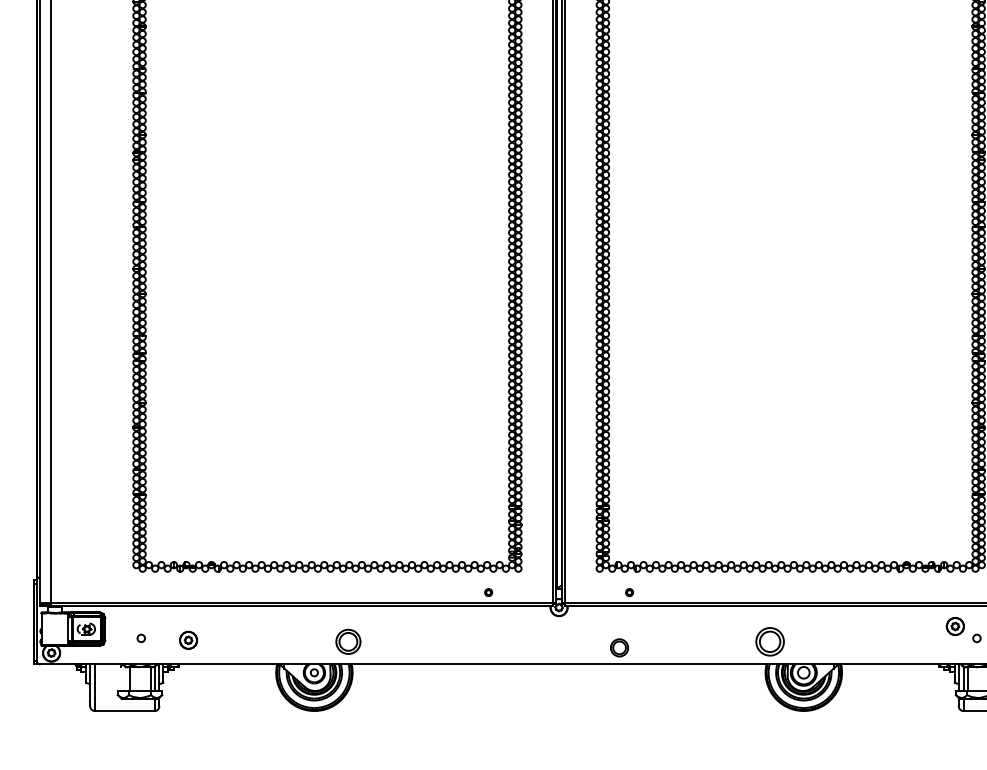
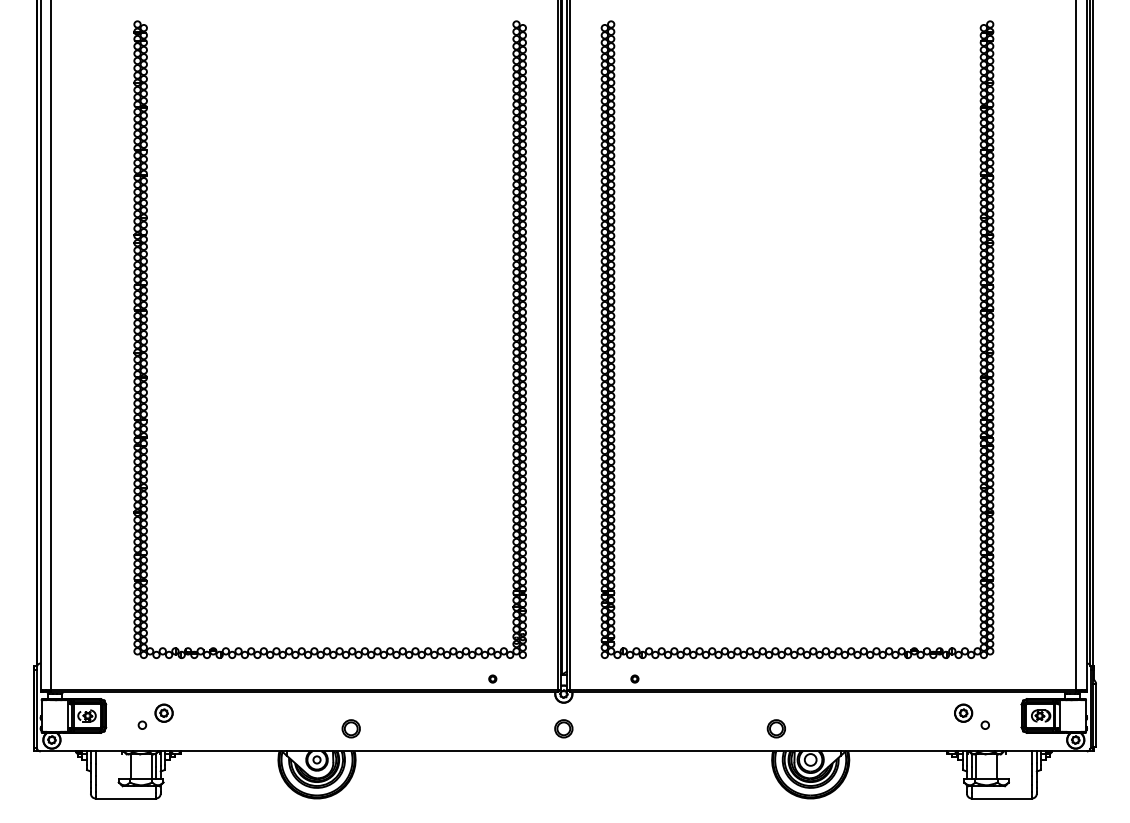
part: (187, 639) -> (163, 712), moved
part: (347, 641) -> (350, 728), size x0.71
part: (768, 641) -> (775, 728), size x0.62
part: (619, 647) -> (563, 728), moved

